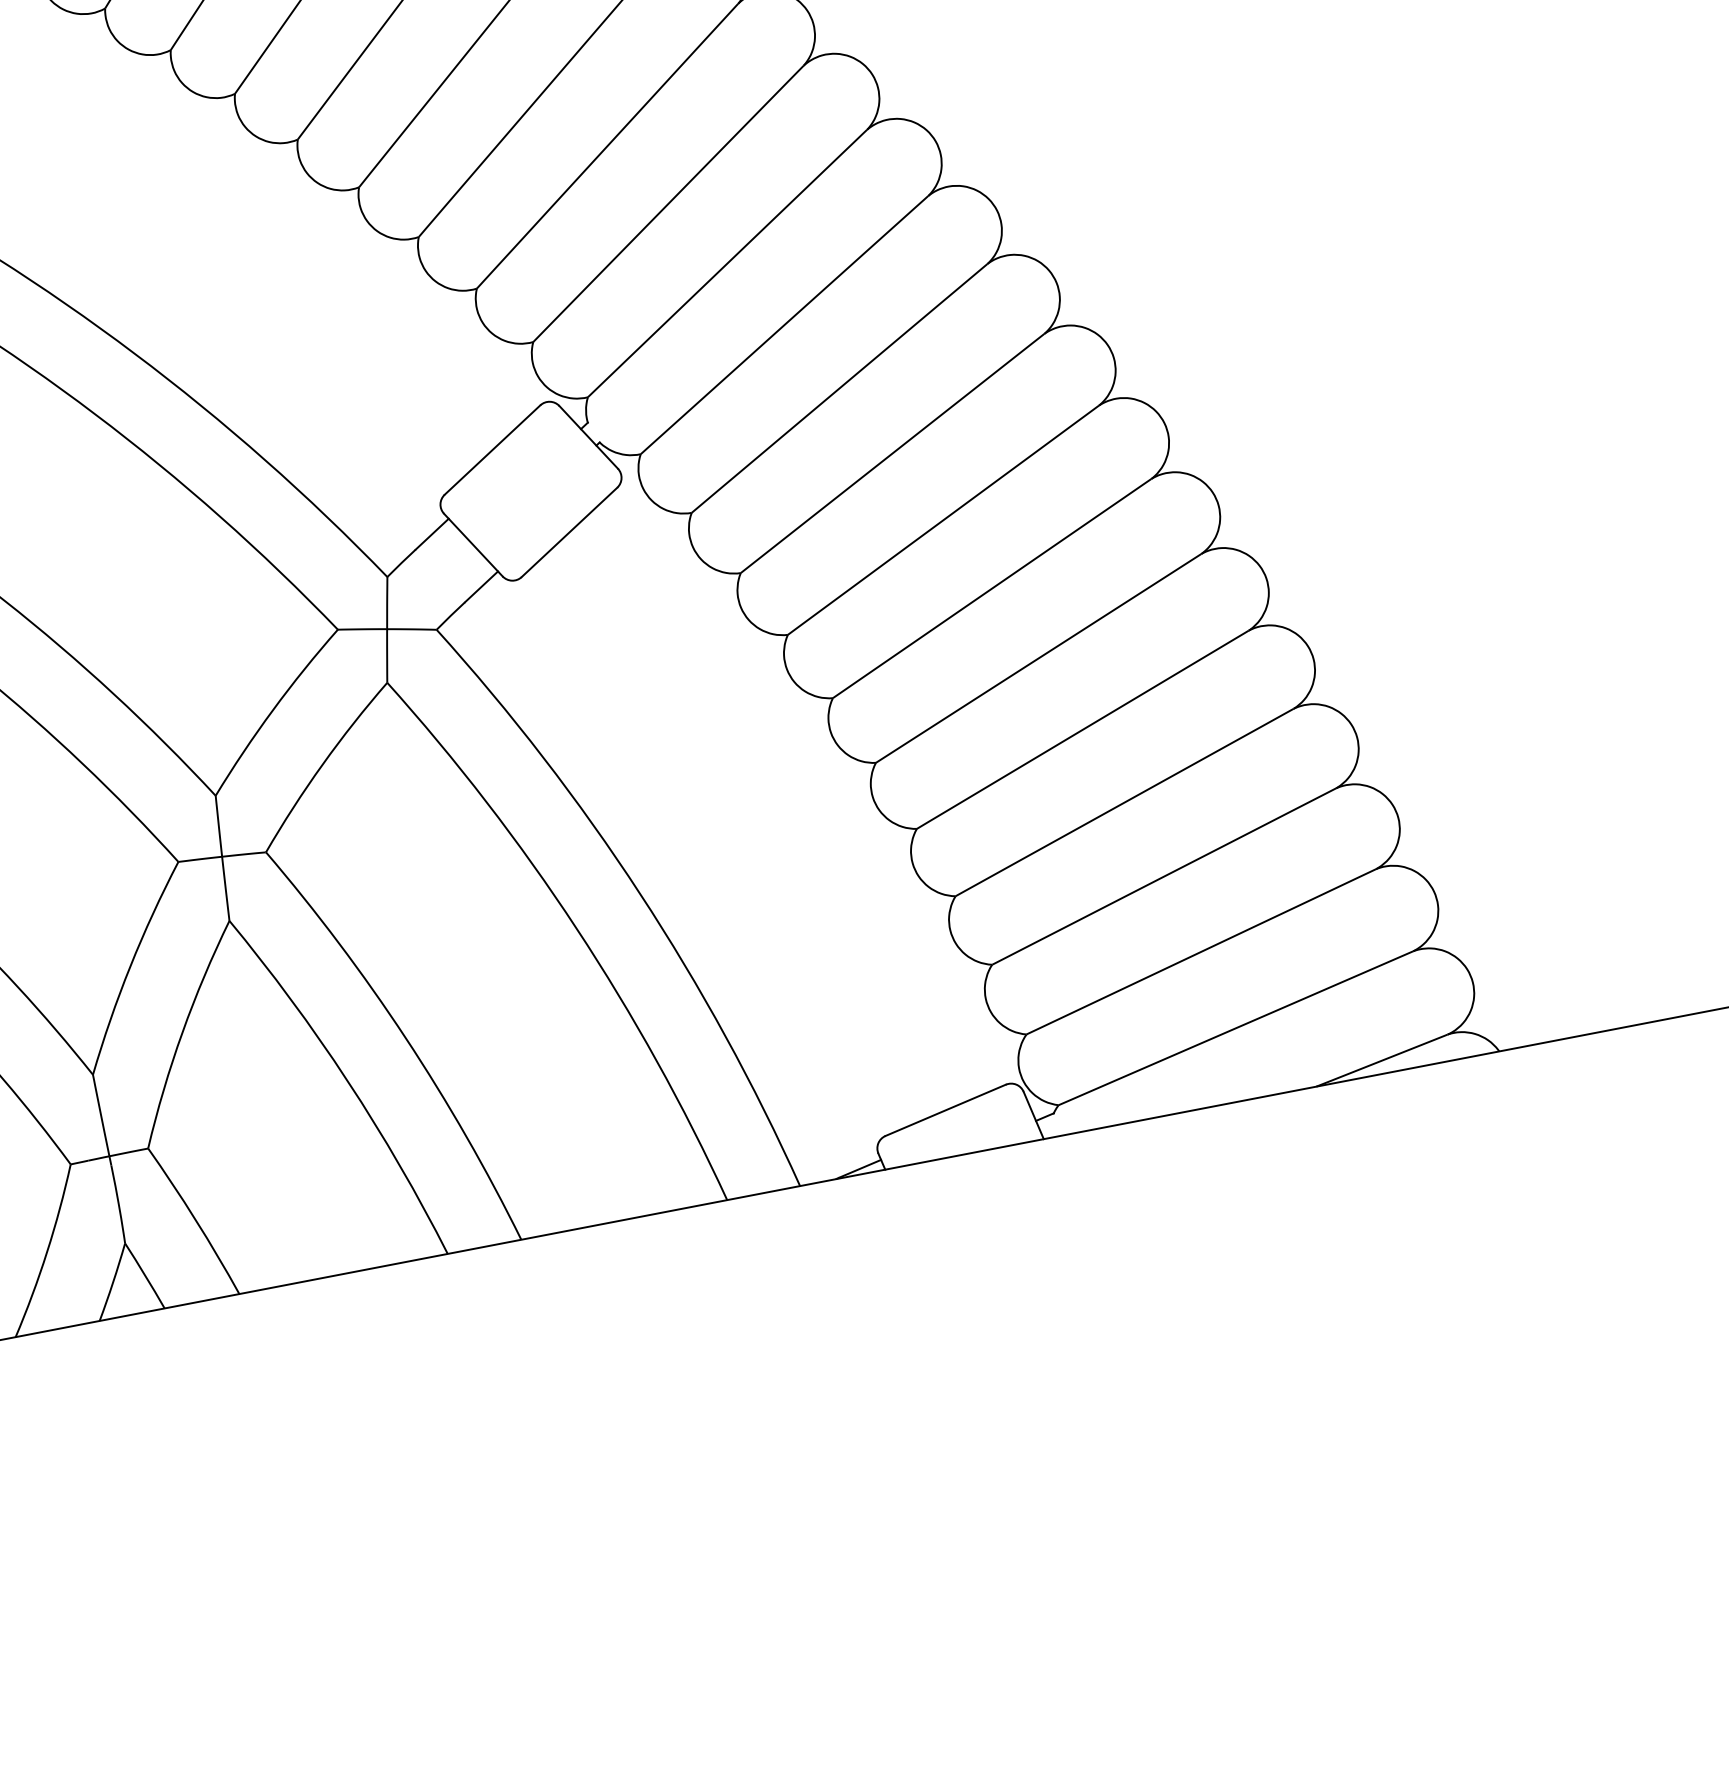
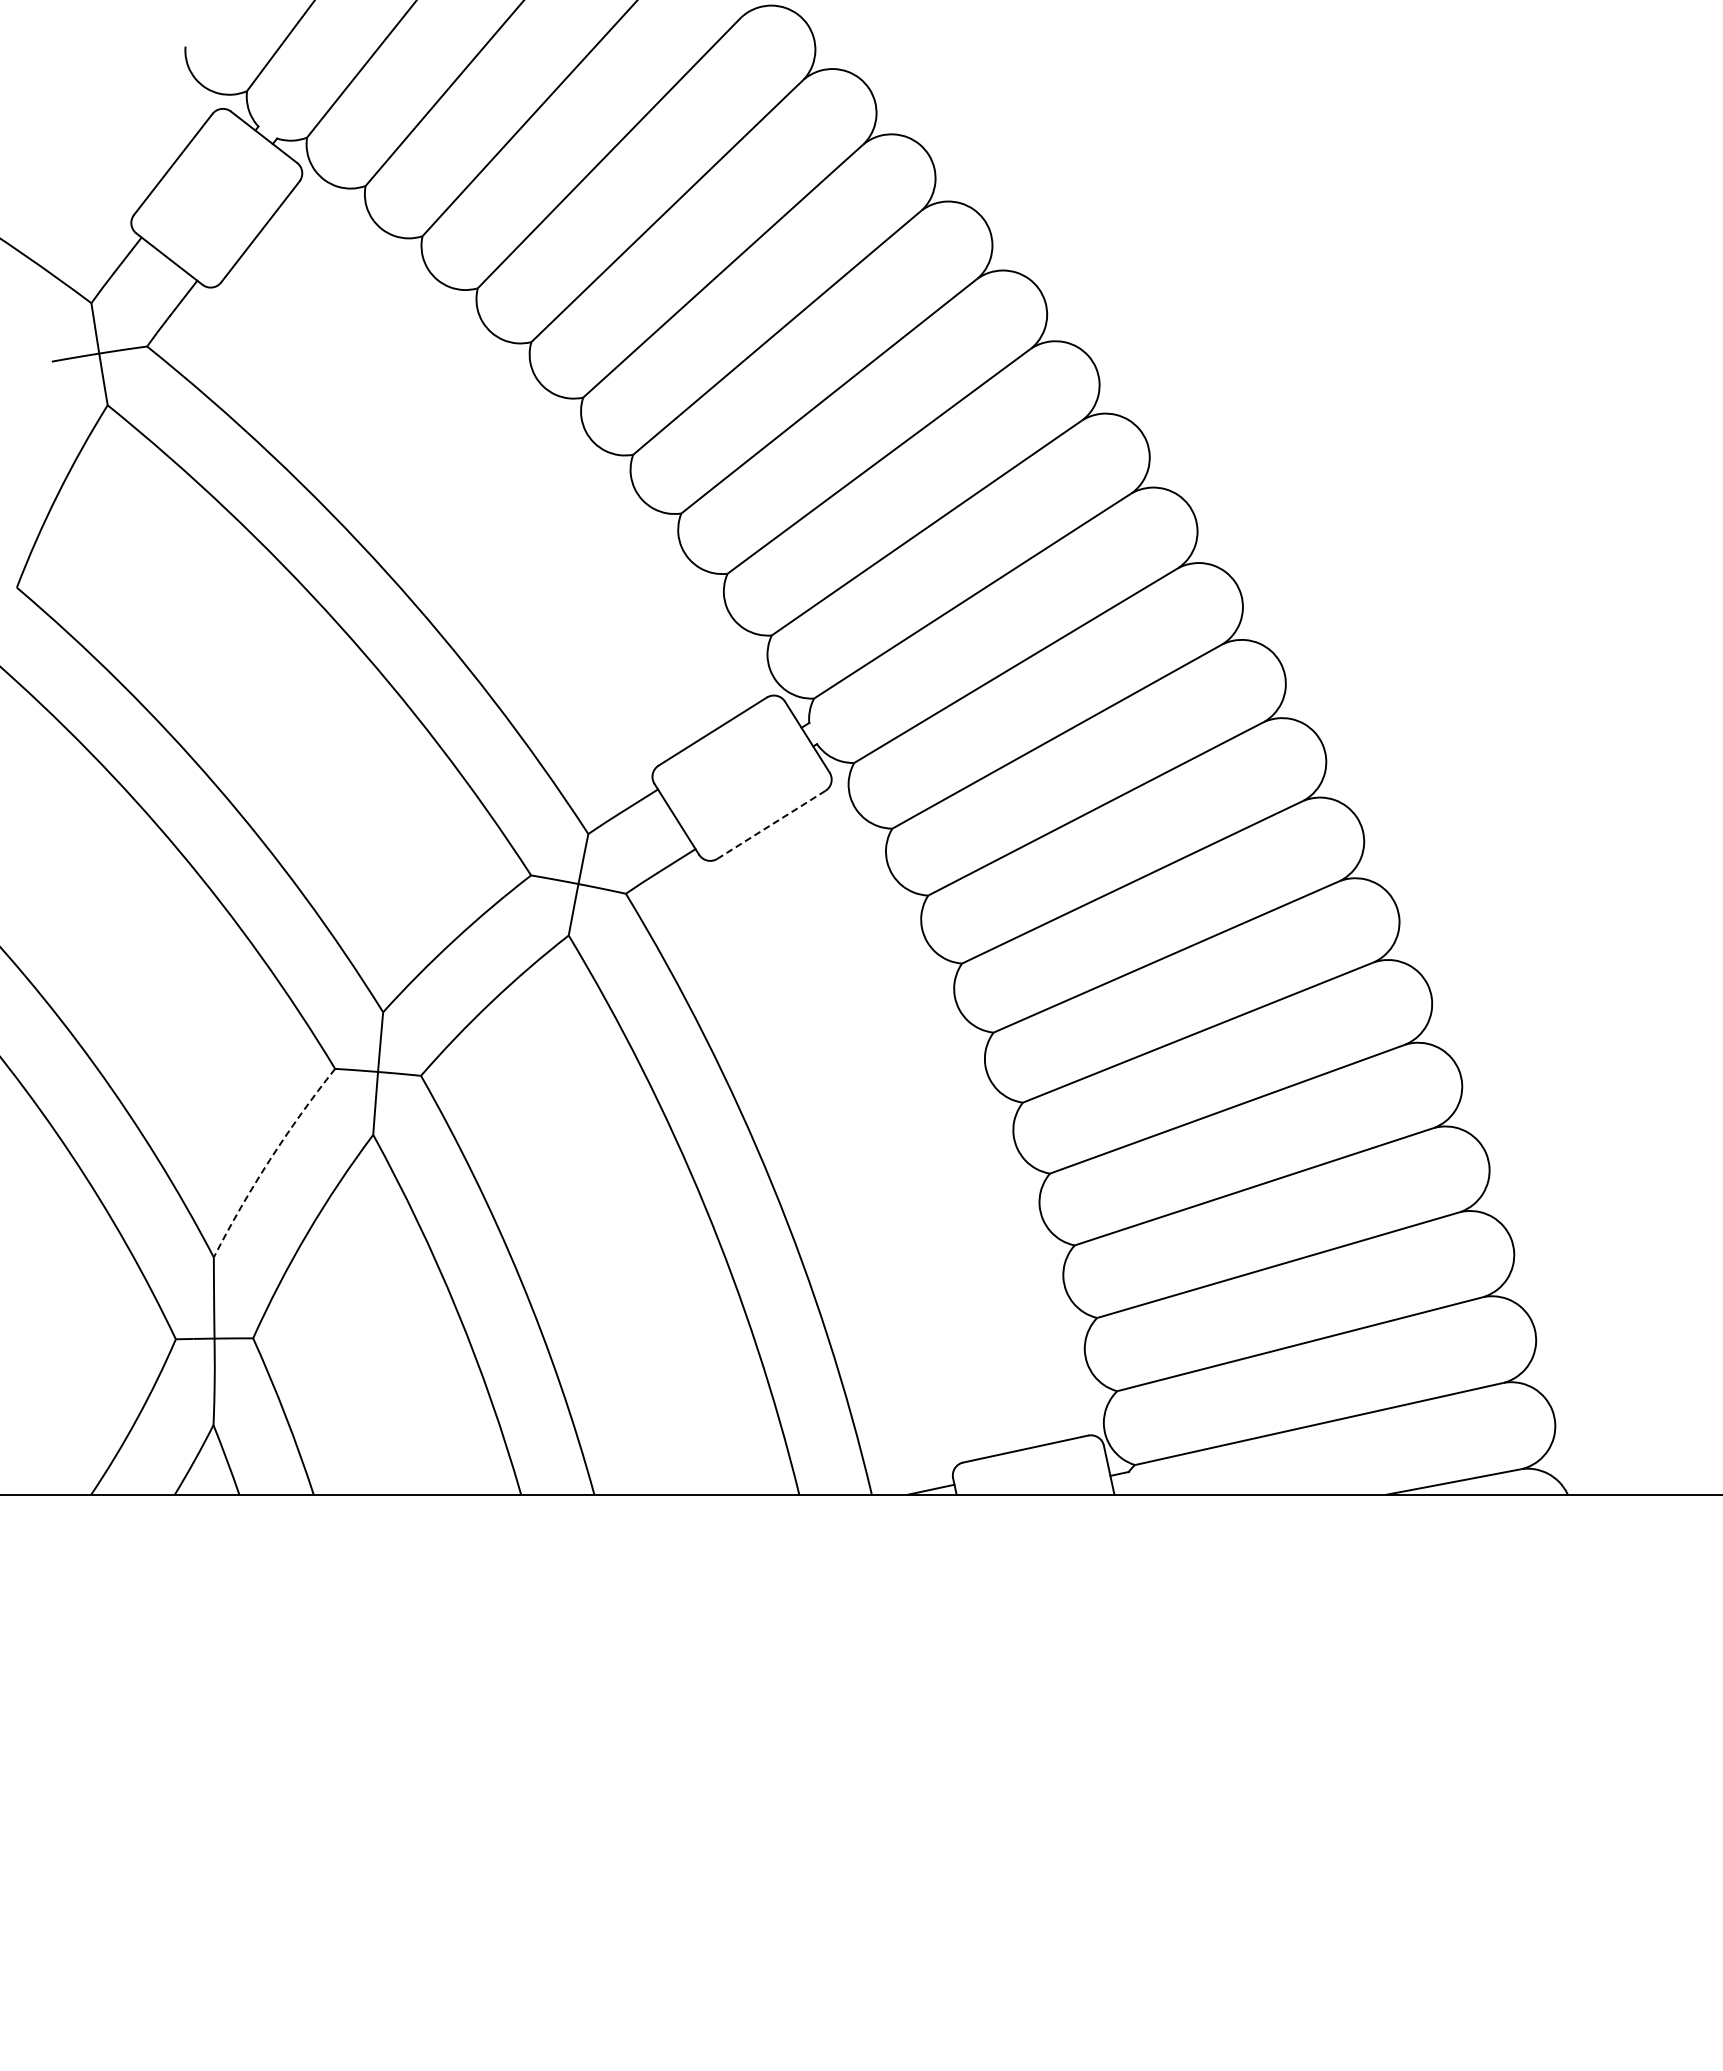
line: (569, 532) -> (771, 824), solid -> dashed
arc: (130, 966) -> (269, 1160), solid -> dashed

